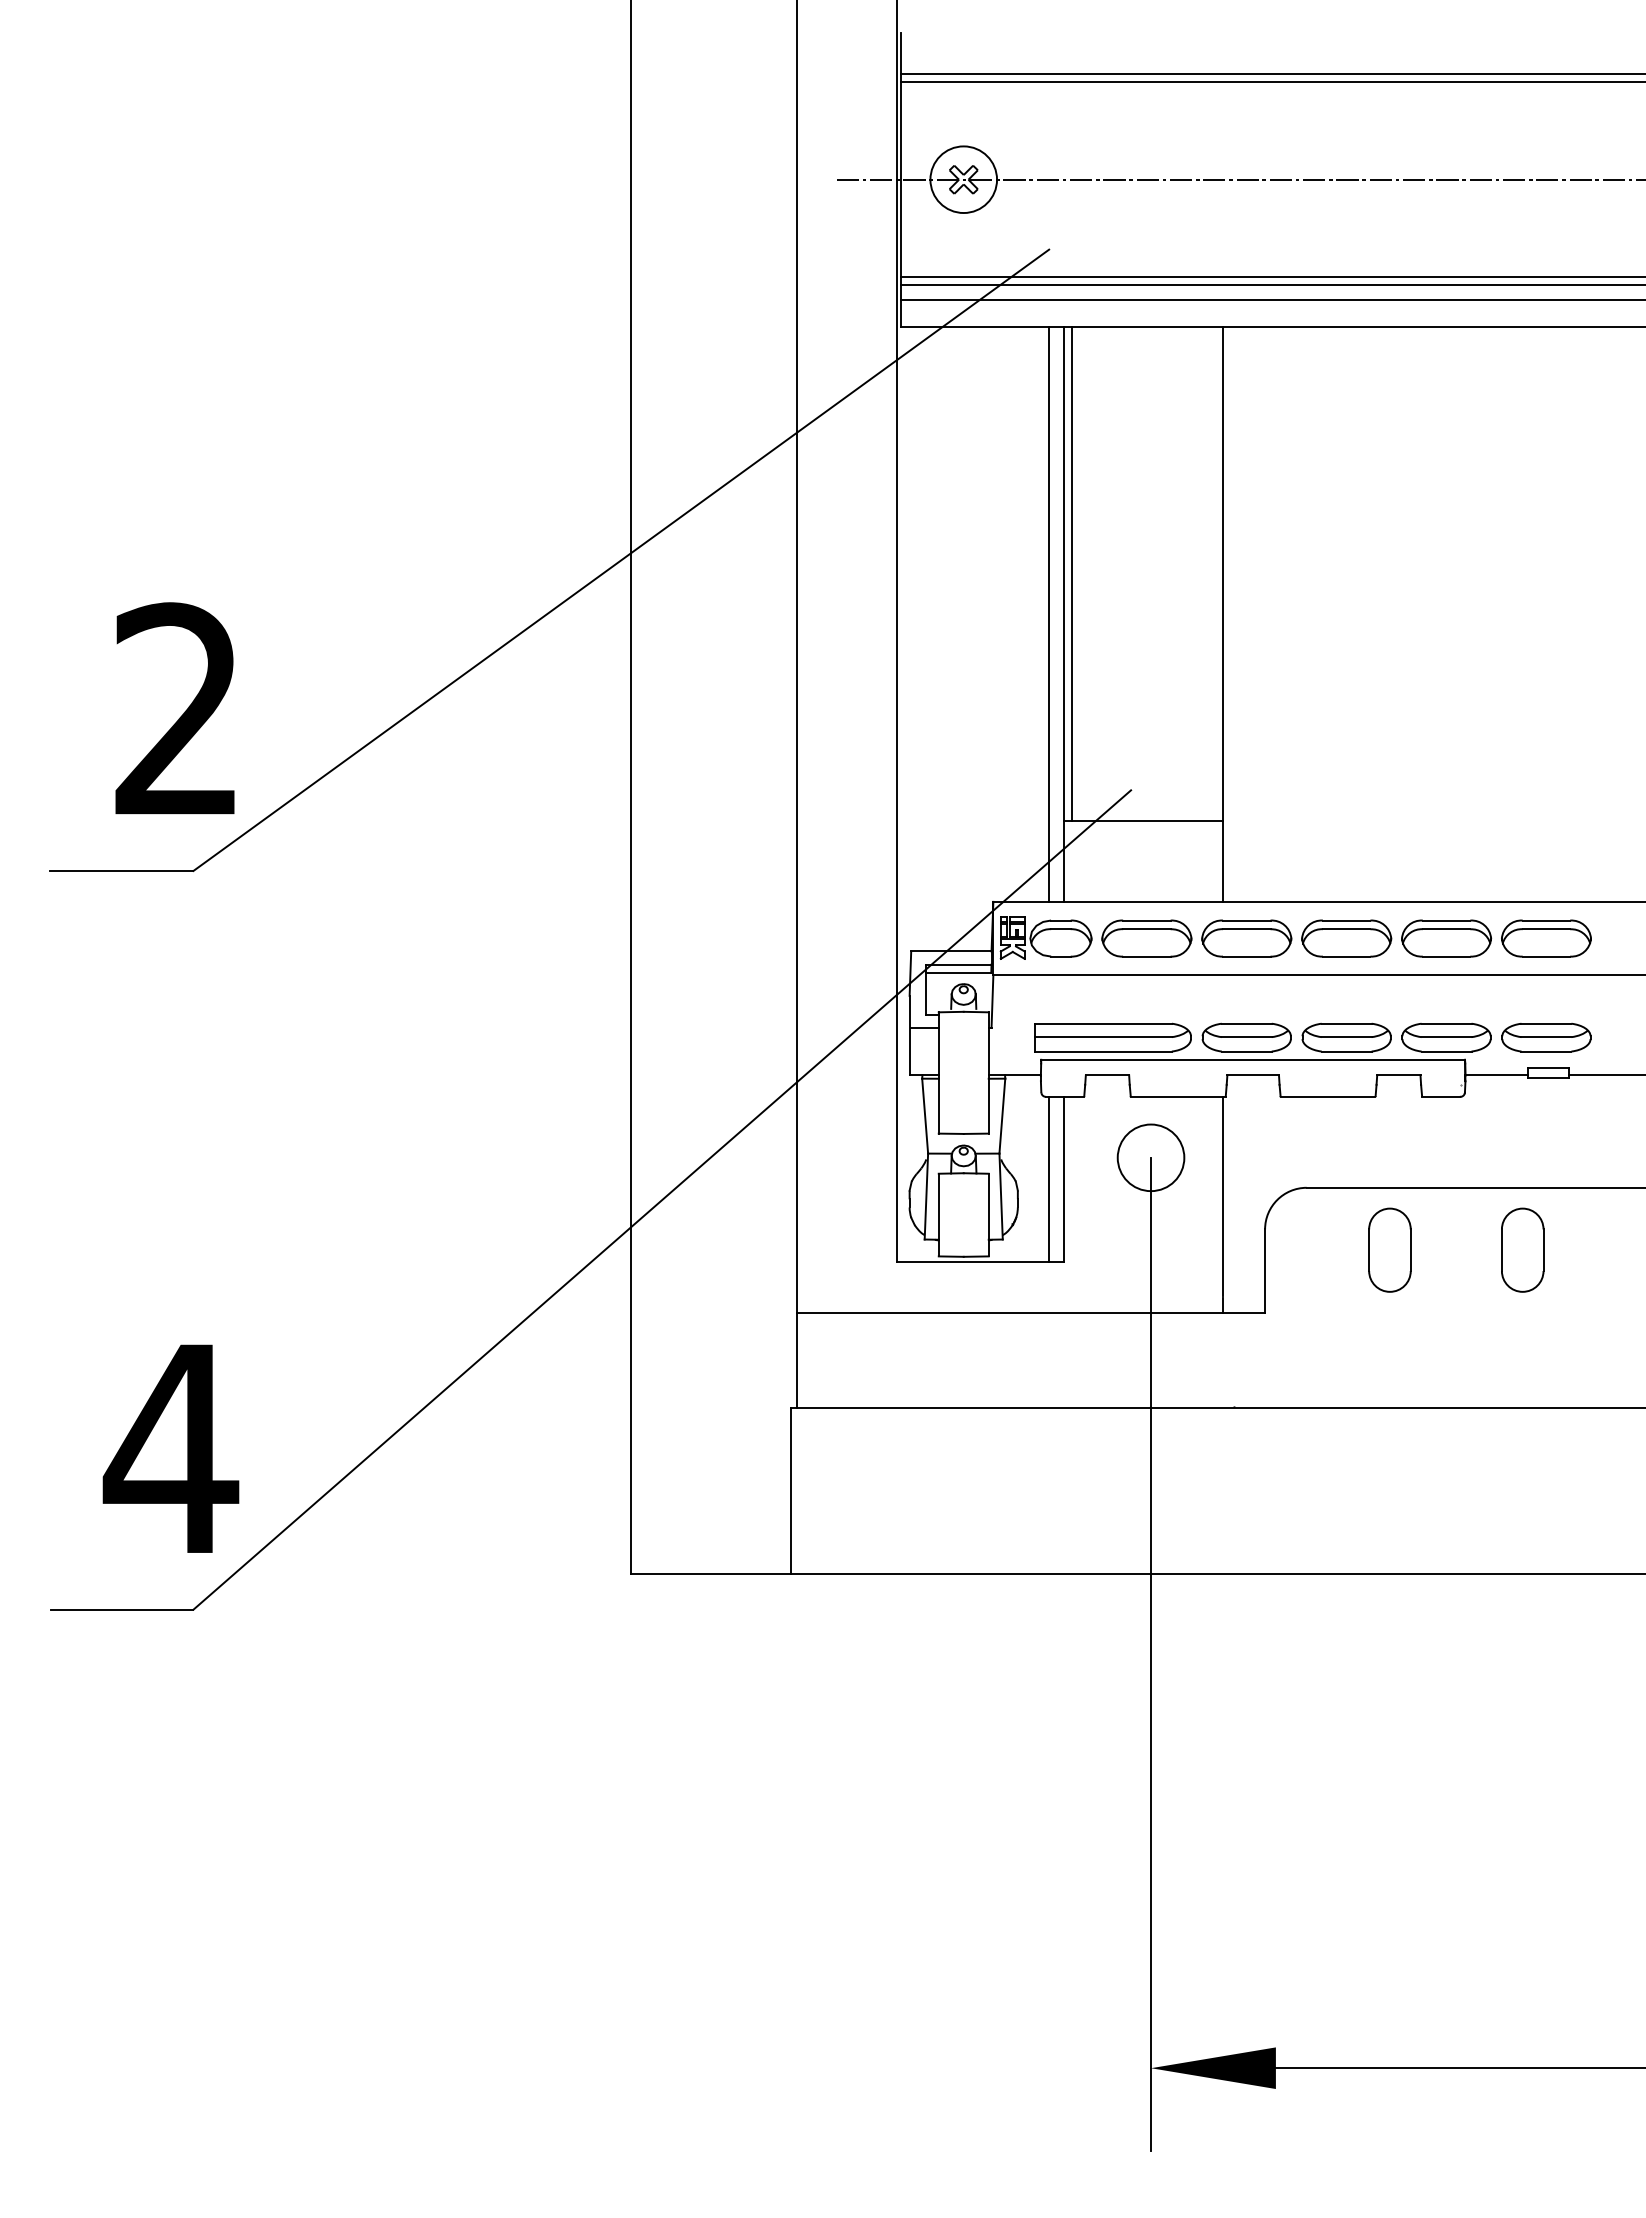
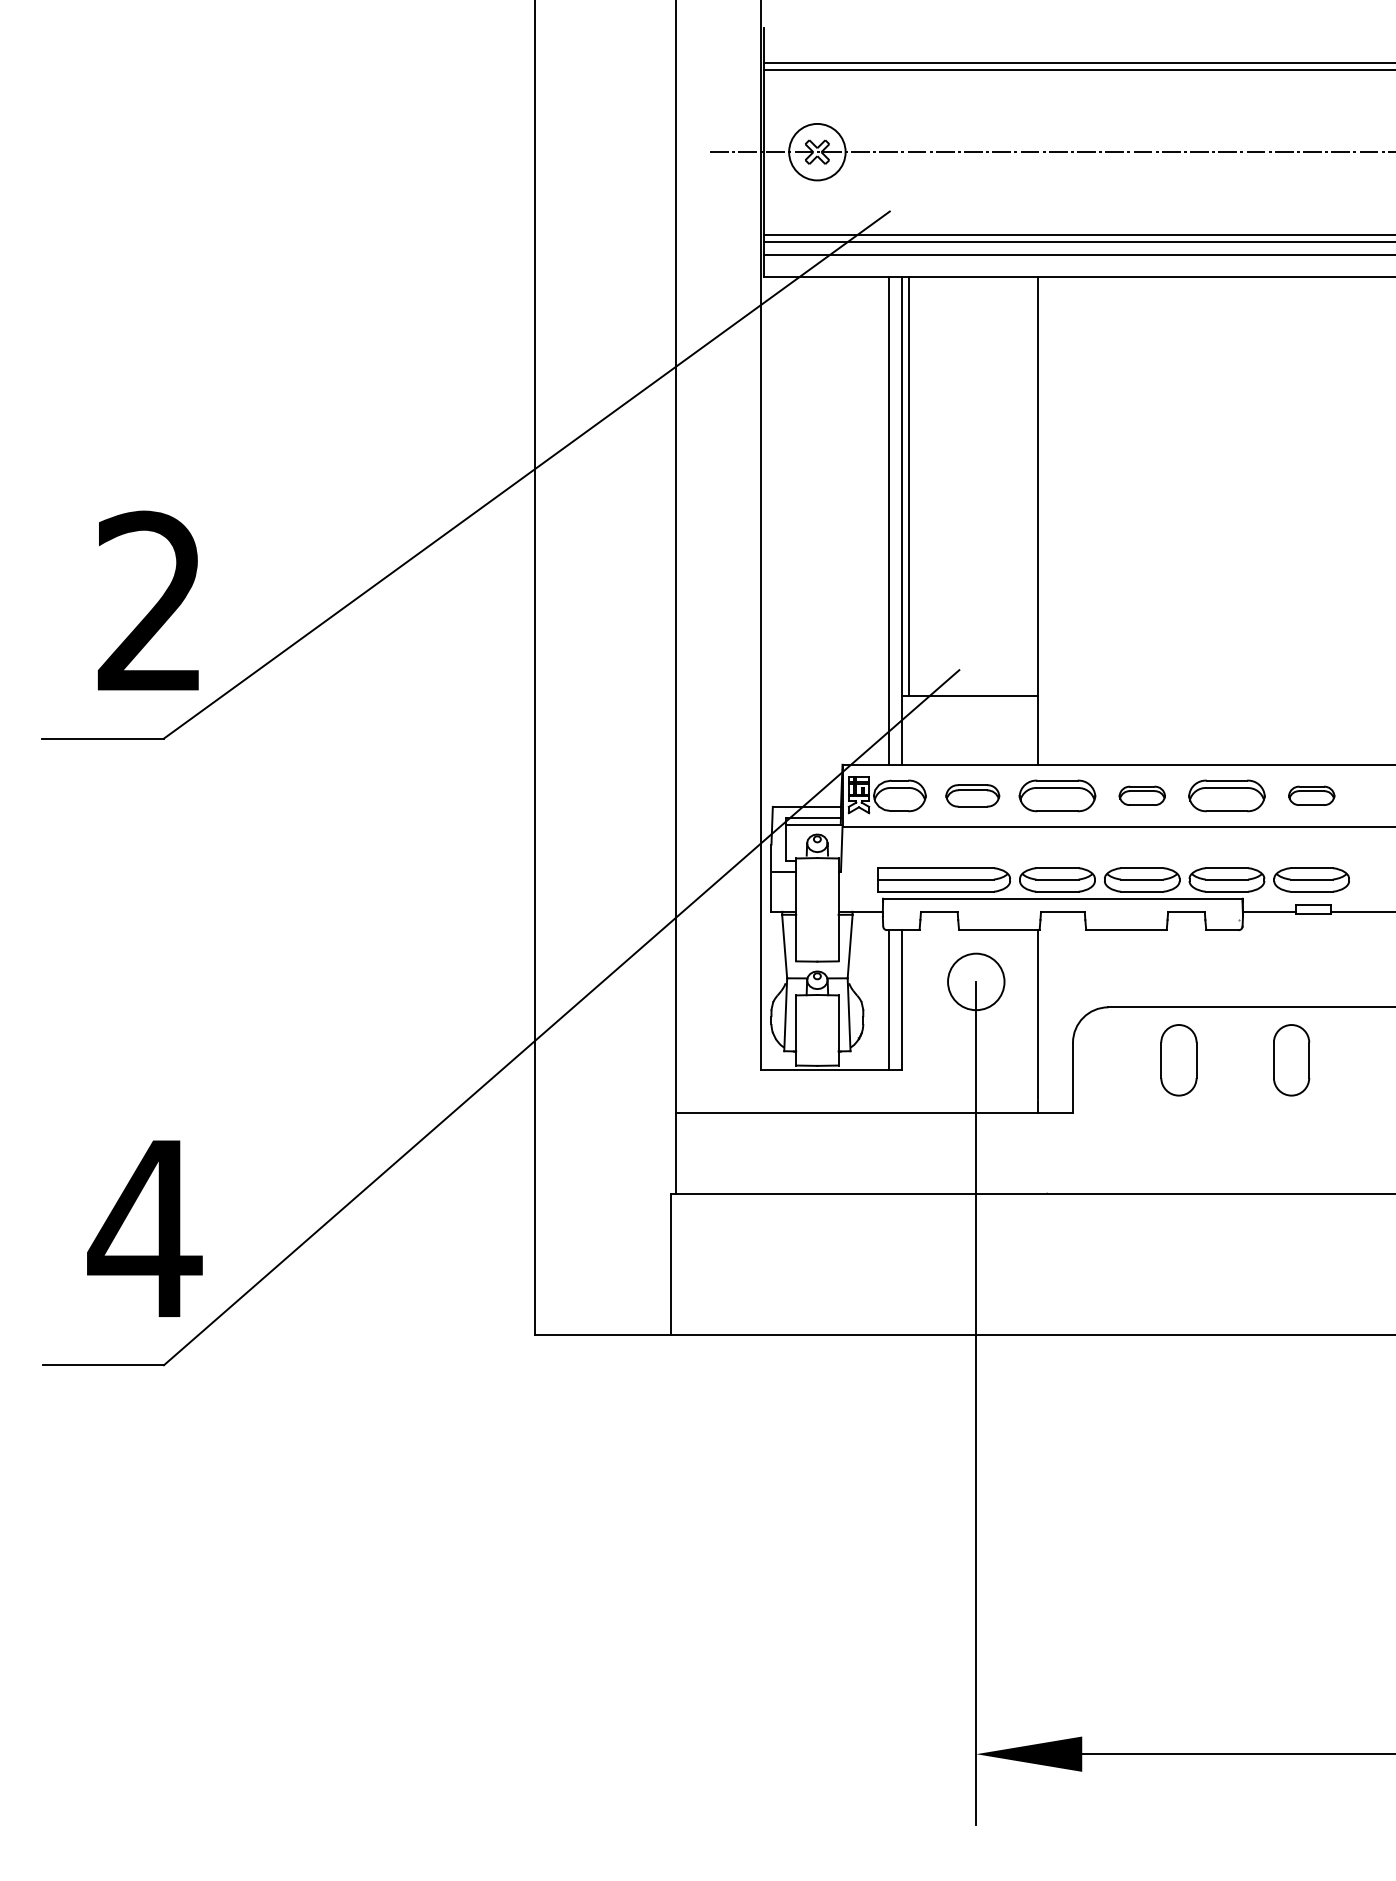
part: (1146, 938) -> (972, 795), size x0.7
part: (1346, 938) -> (1142, 795), size x0.6
part: (1546, 938) -> (1311, 795), size x0.6

